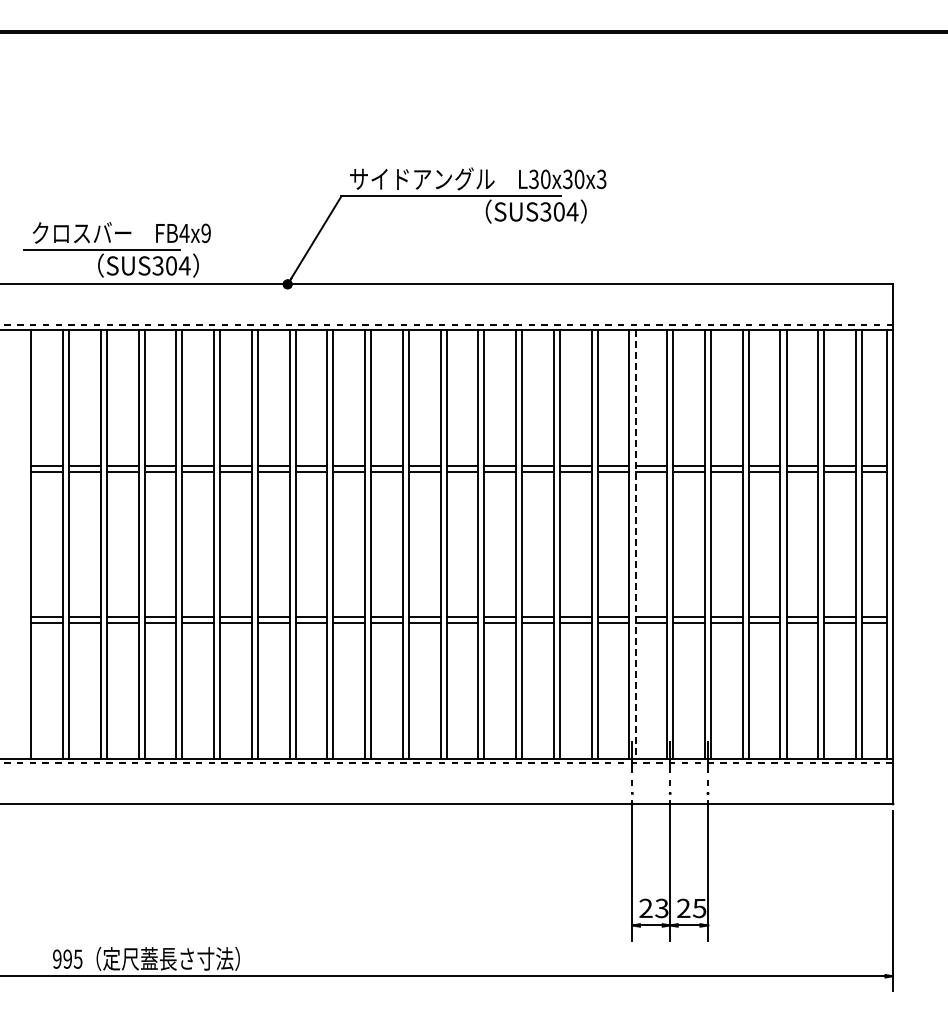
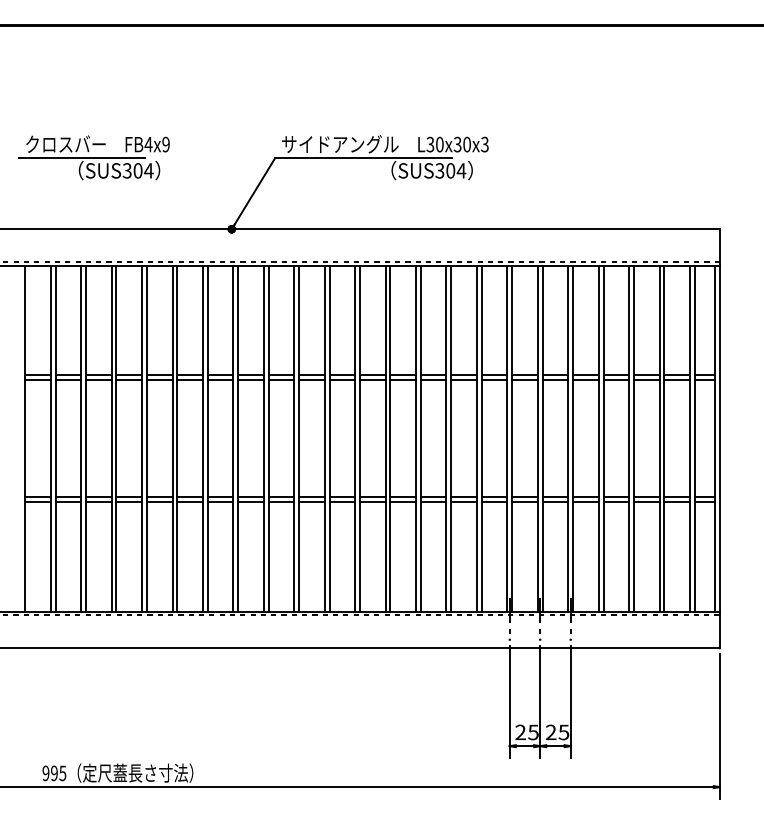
part: (116, 249) -> (93, 157), moved
line: (635, 544) -> (512, 439), dashed -> solid
text: (662, 907) -> (533, 731), 23 -> 25

